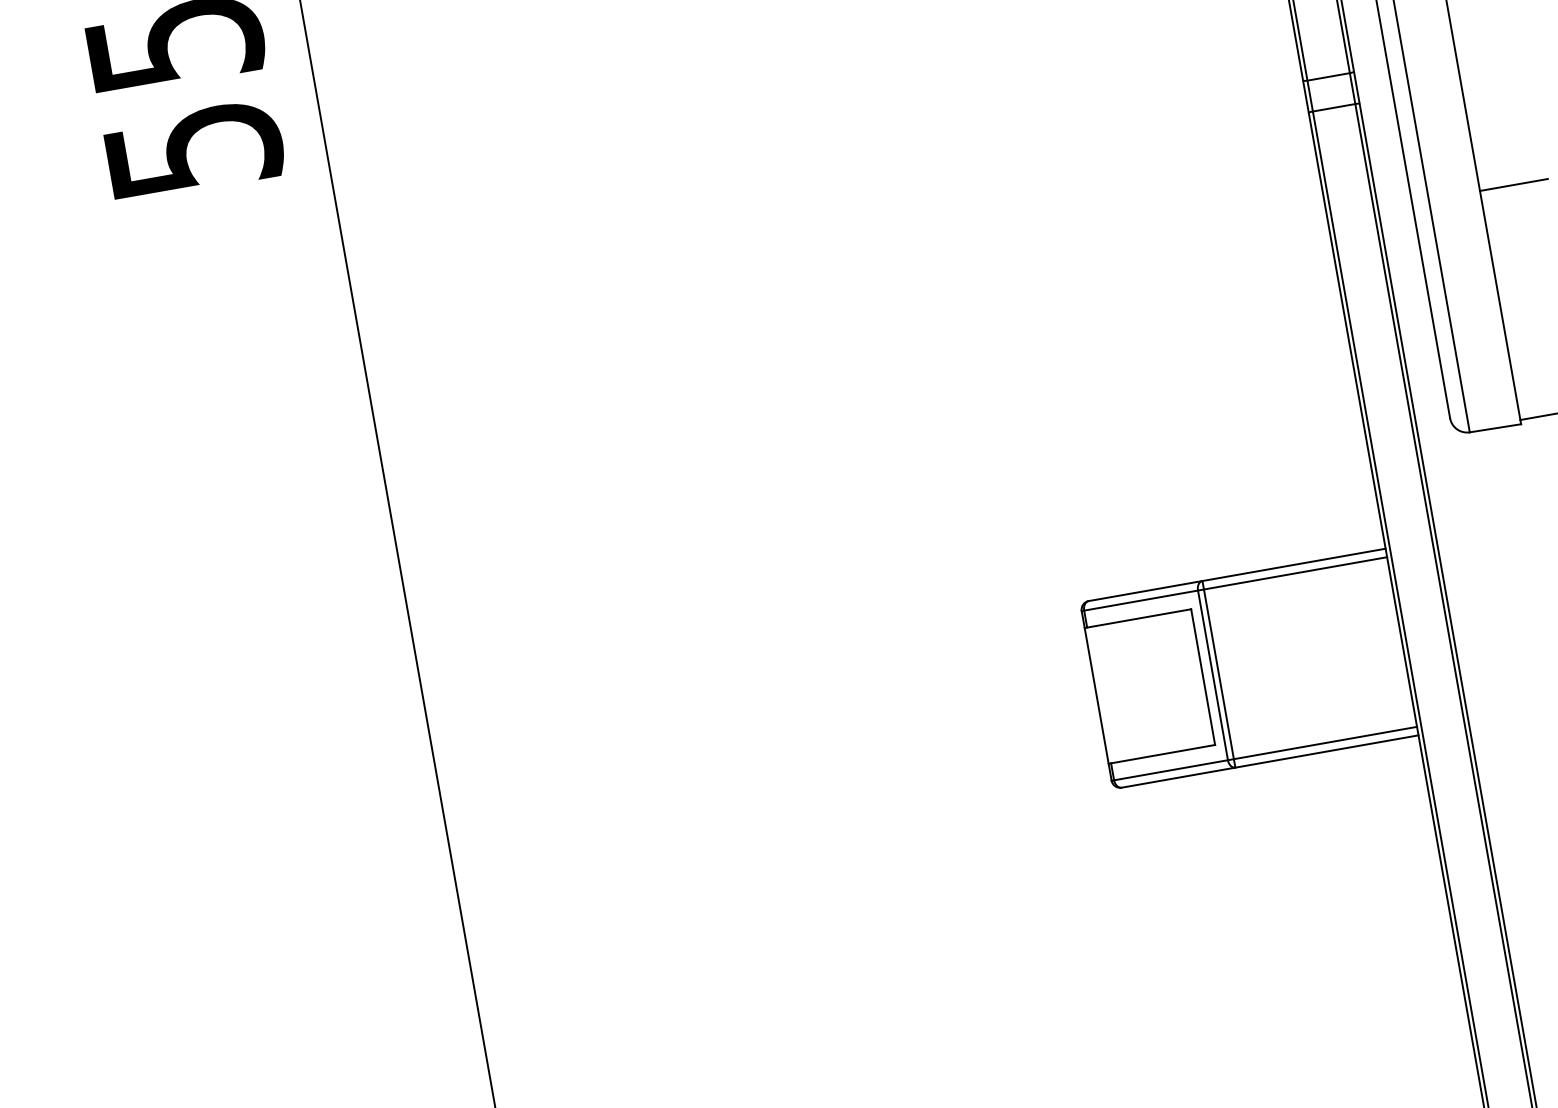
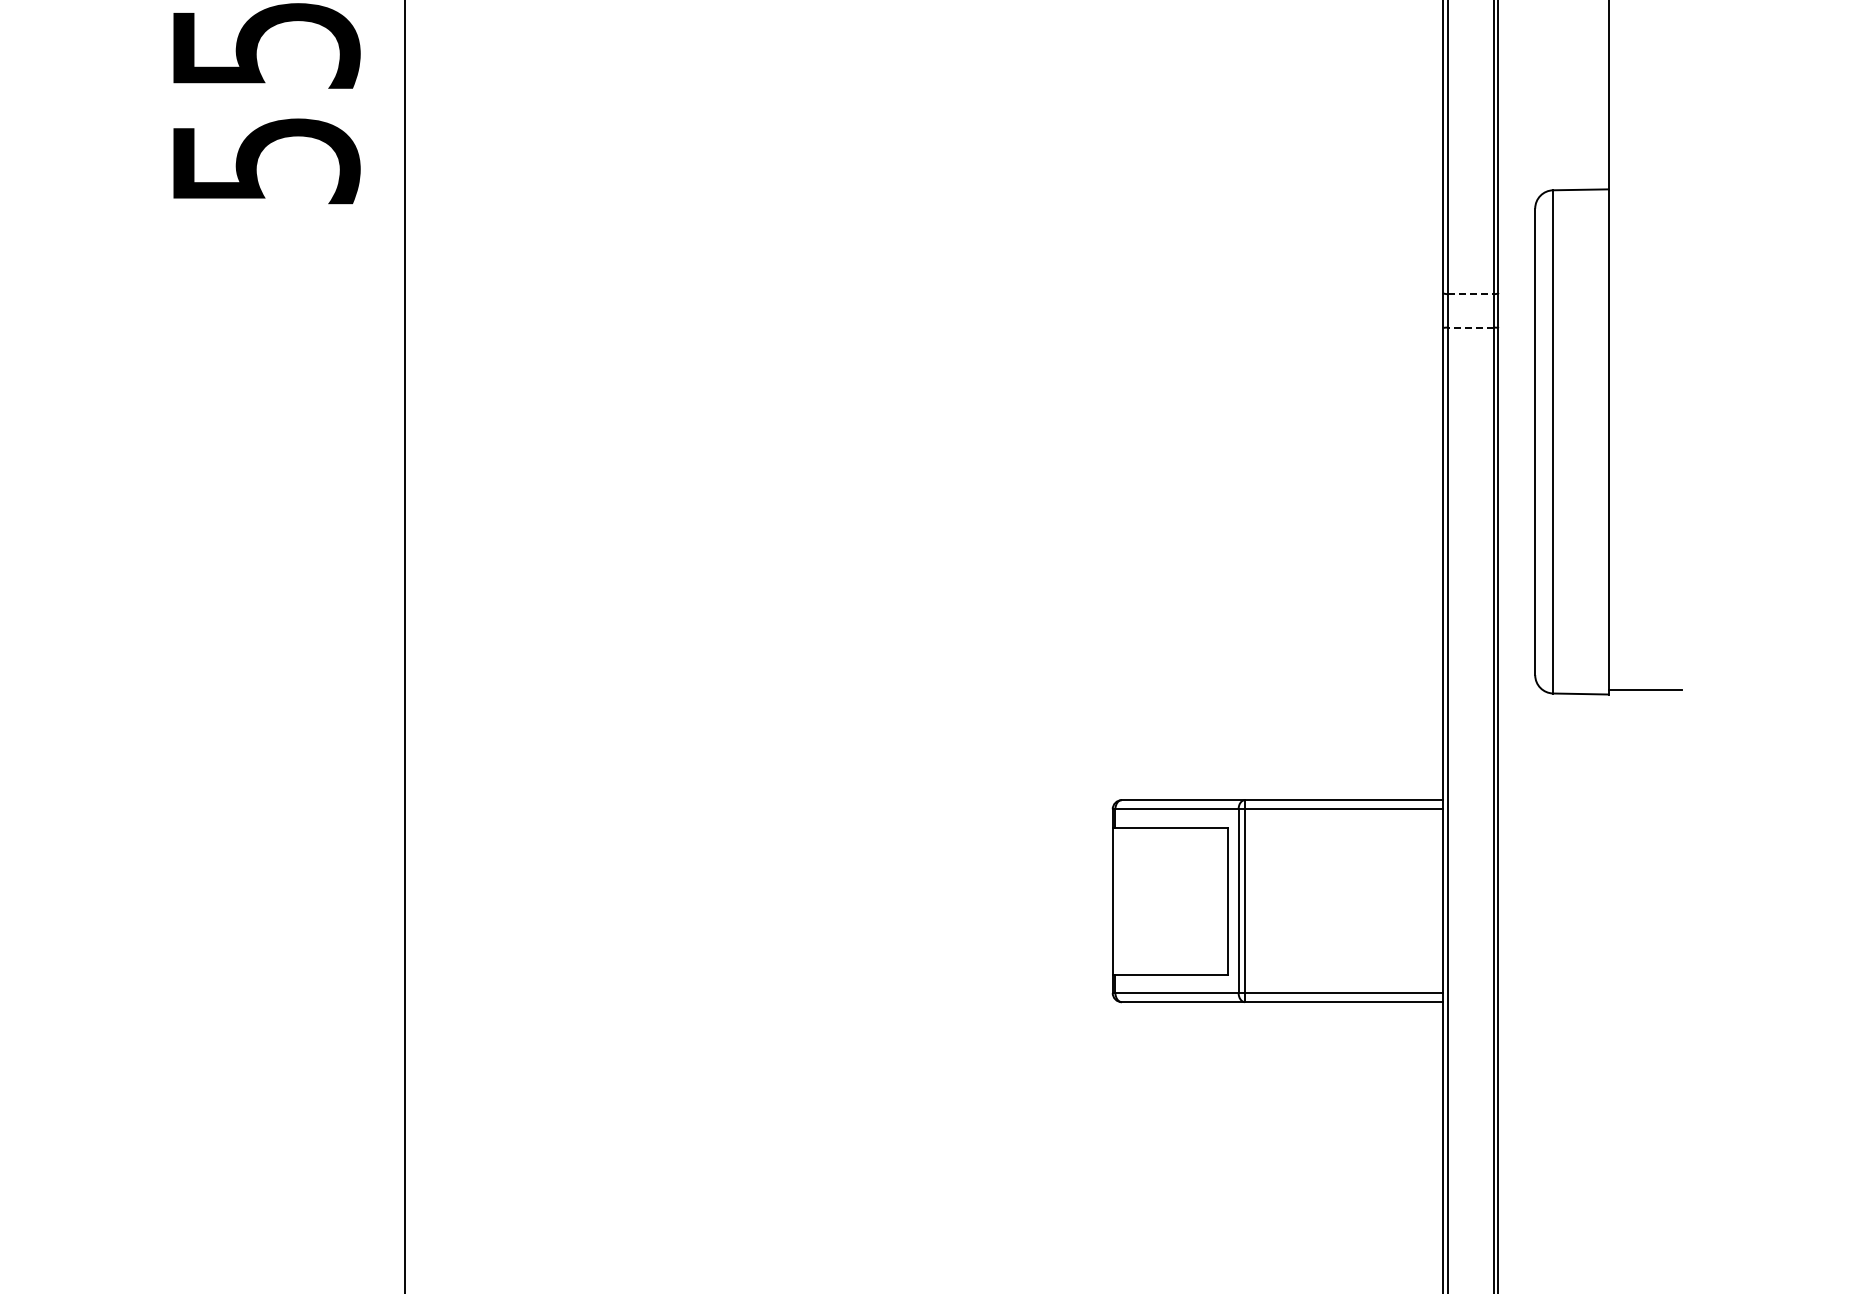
line: (1328, 77) -> (1470, 294), solid -> dashed
line: (1333, 107) -> (1470, 327), solid -> dashed
line: (1513, 184) -> (1645, 441), removed

